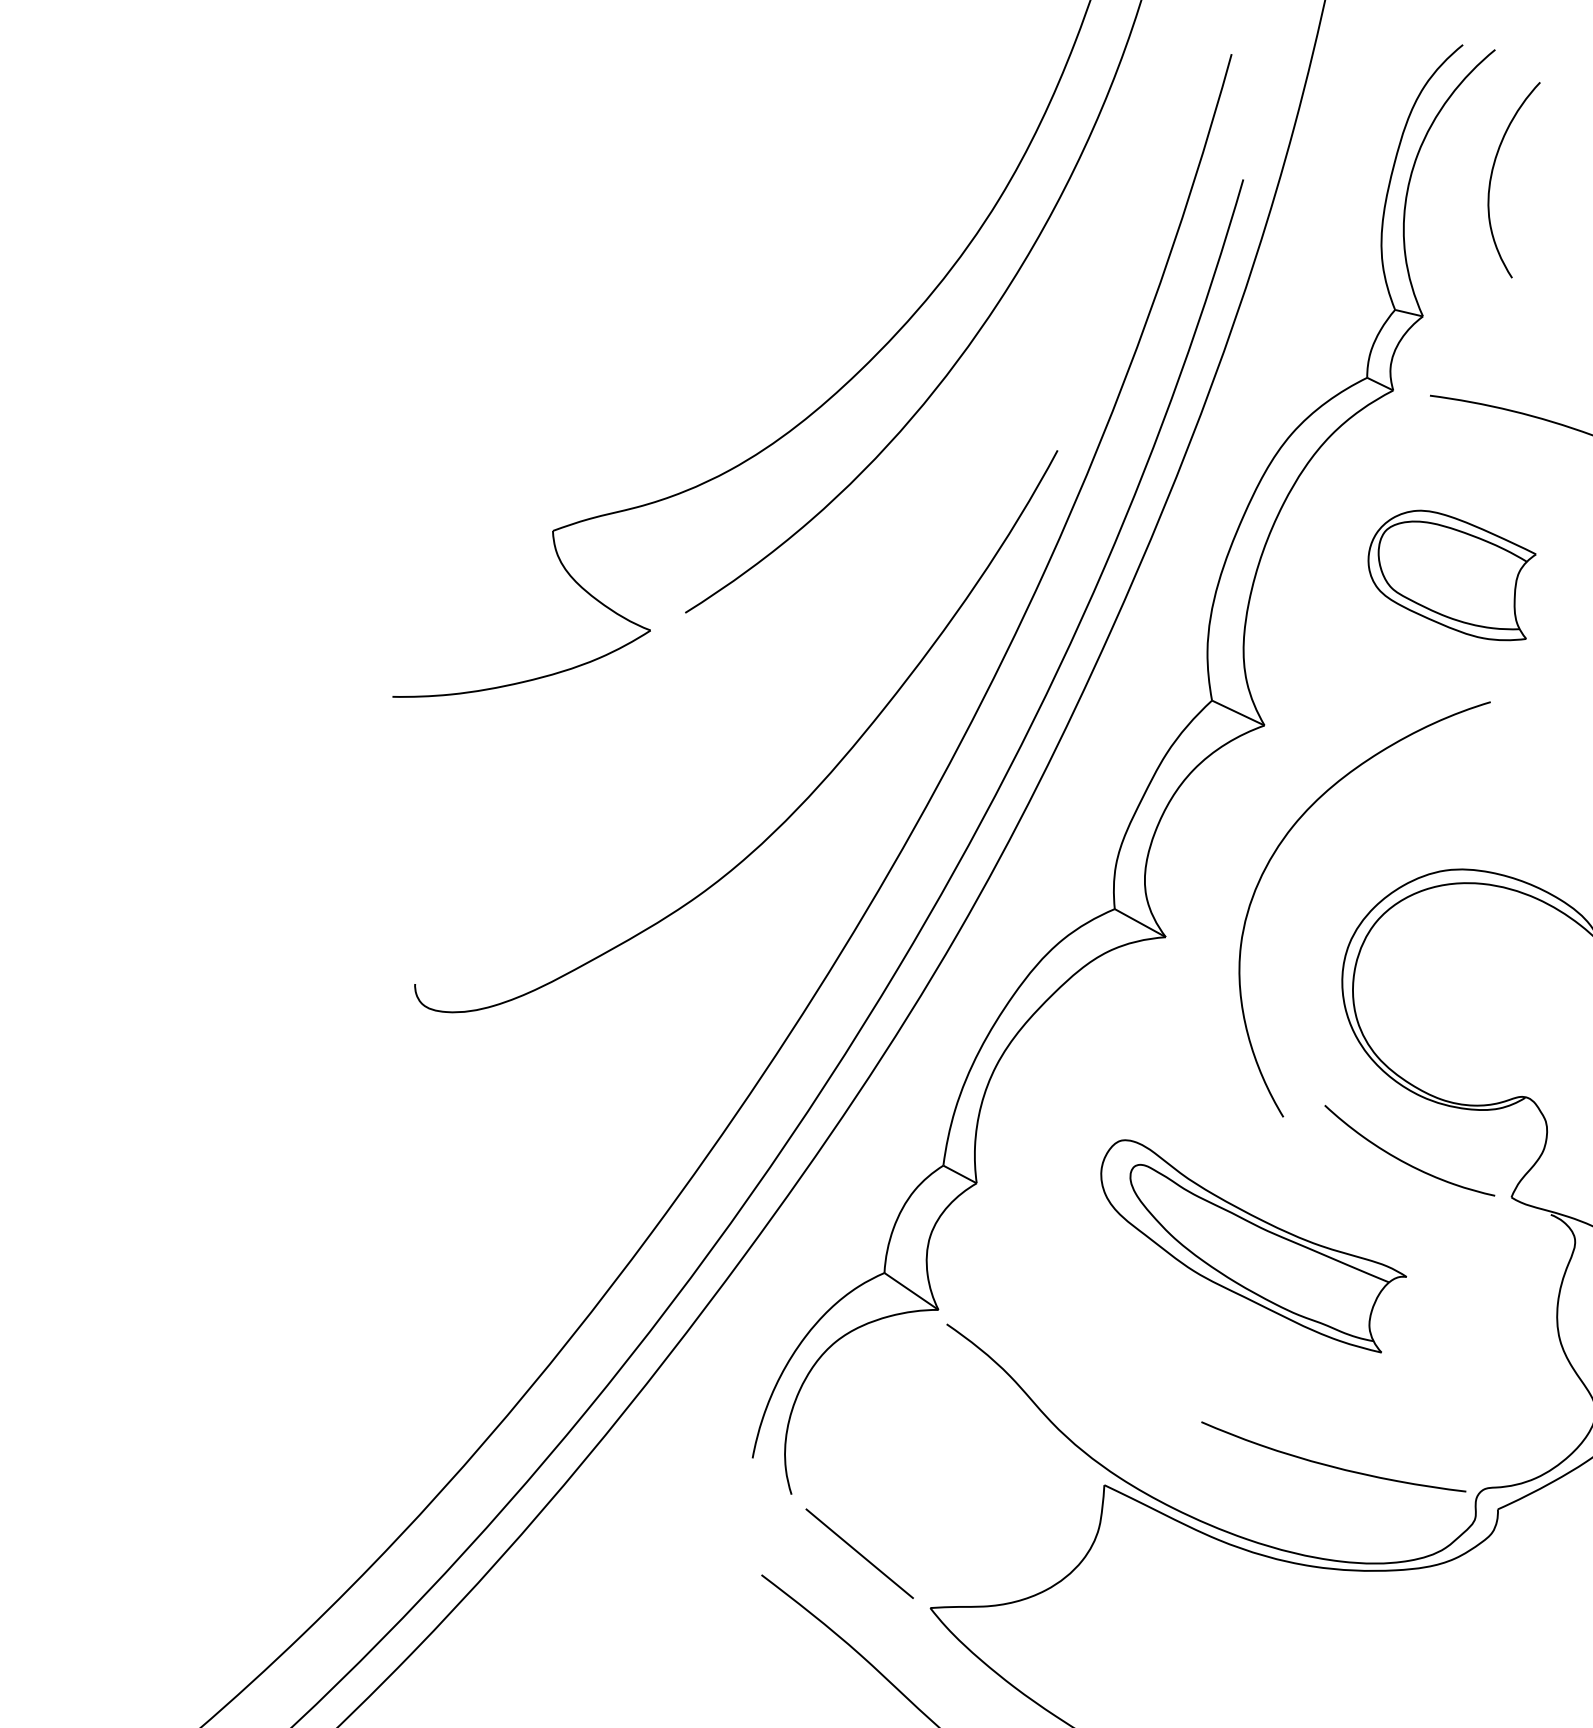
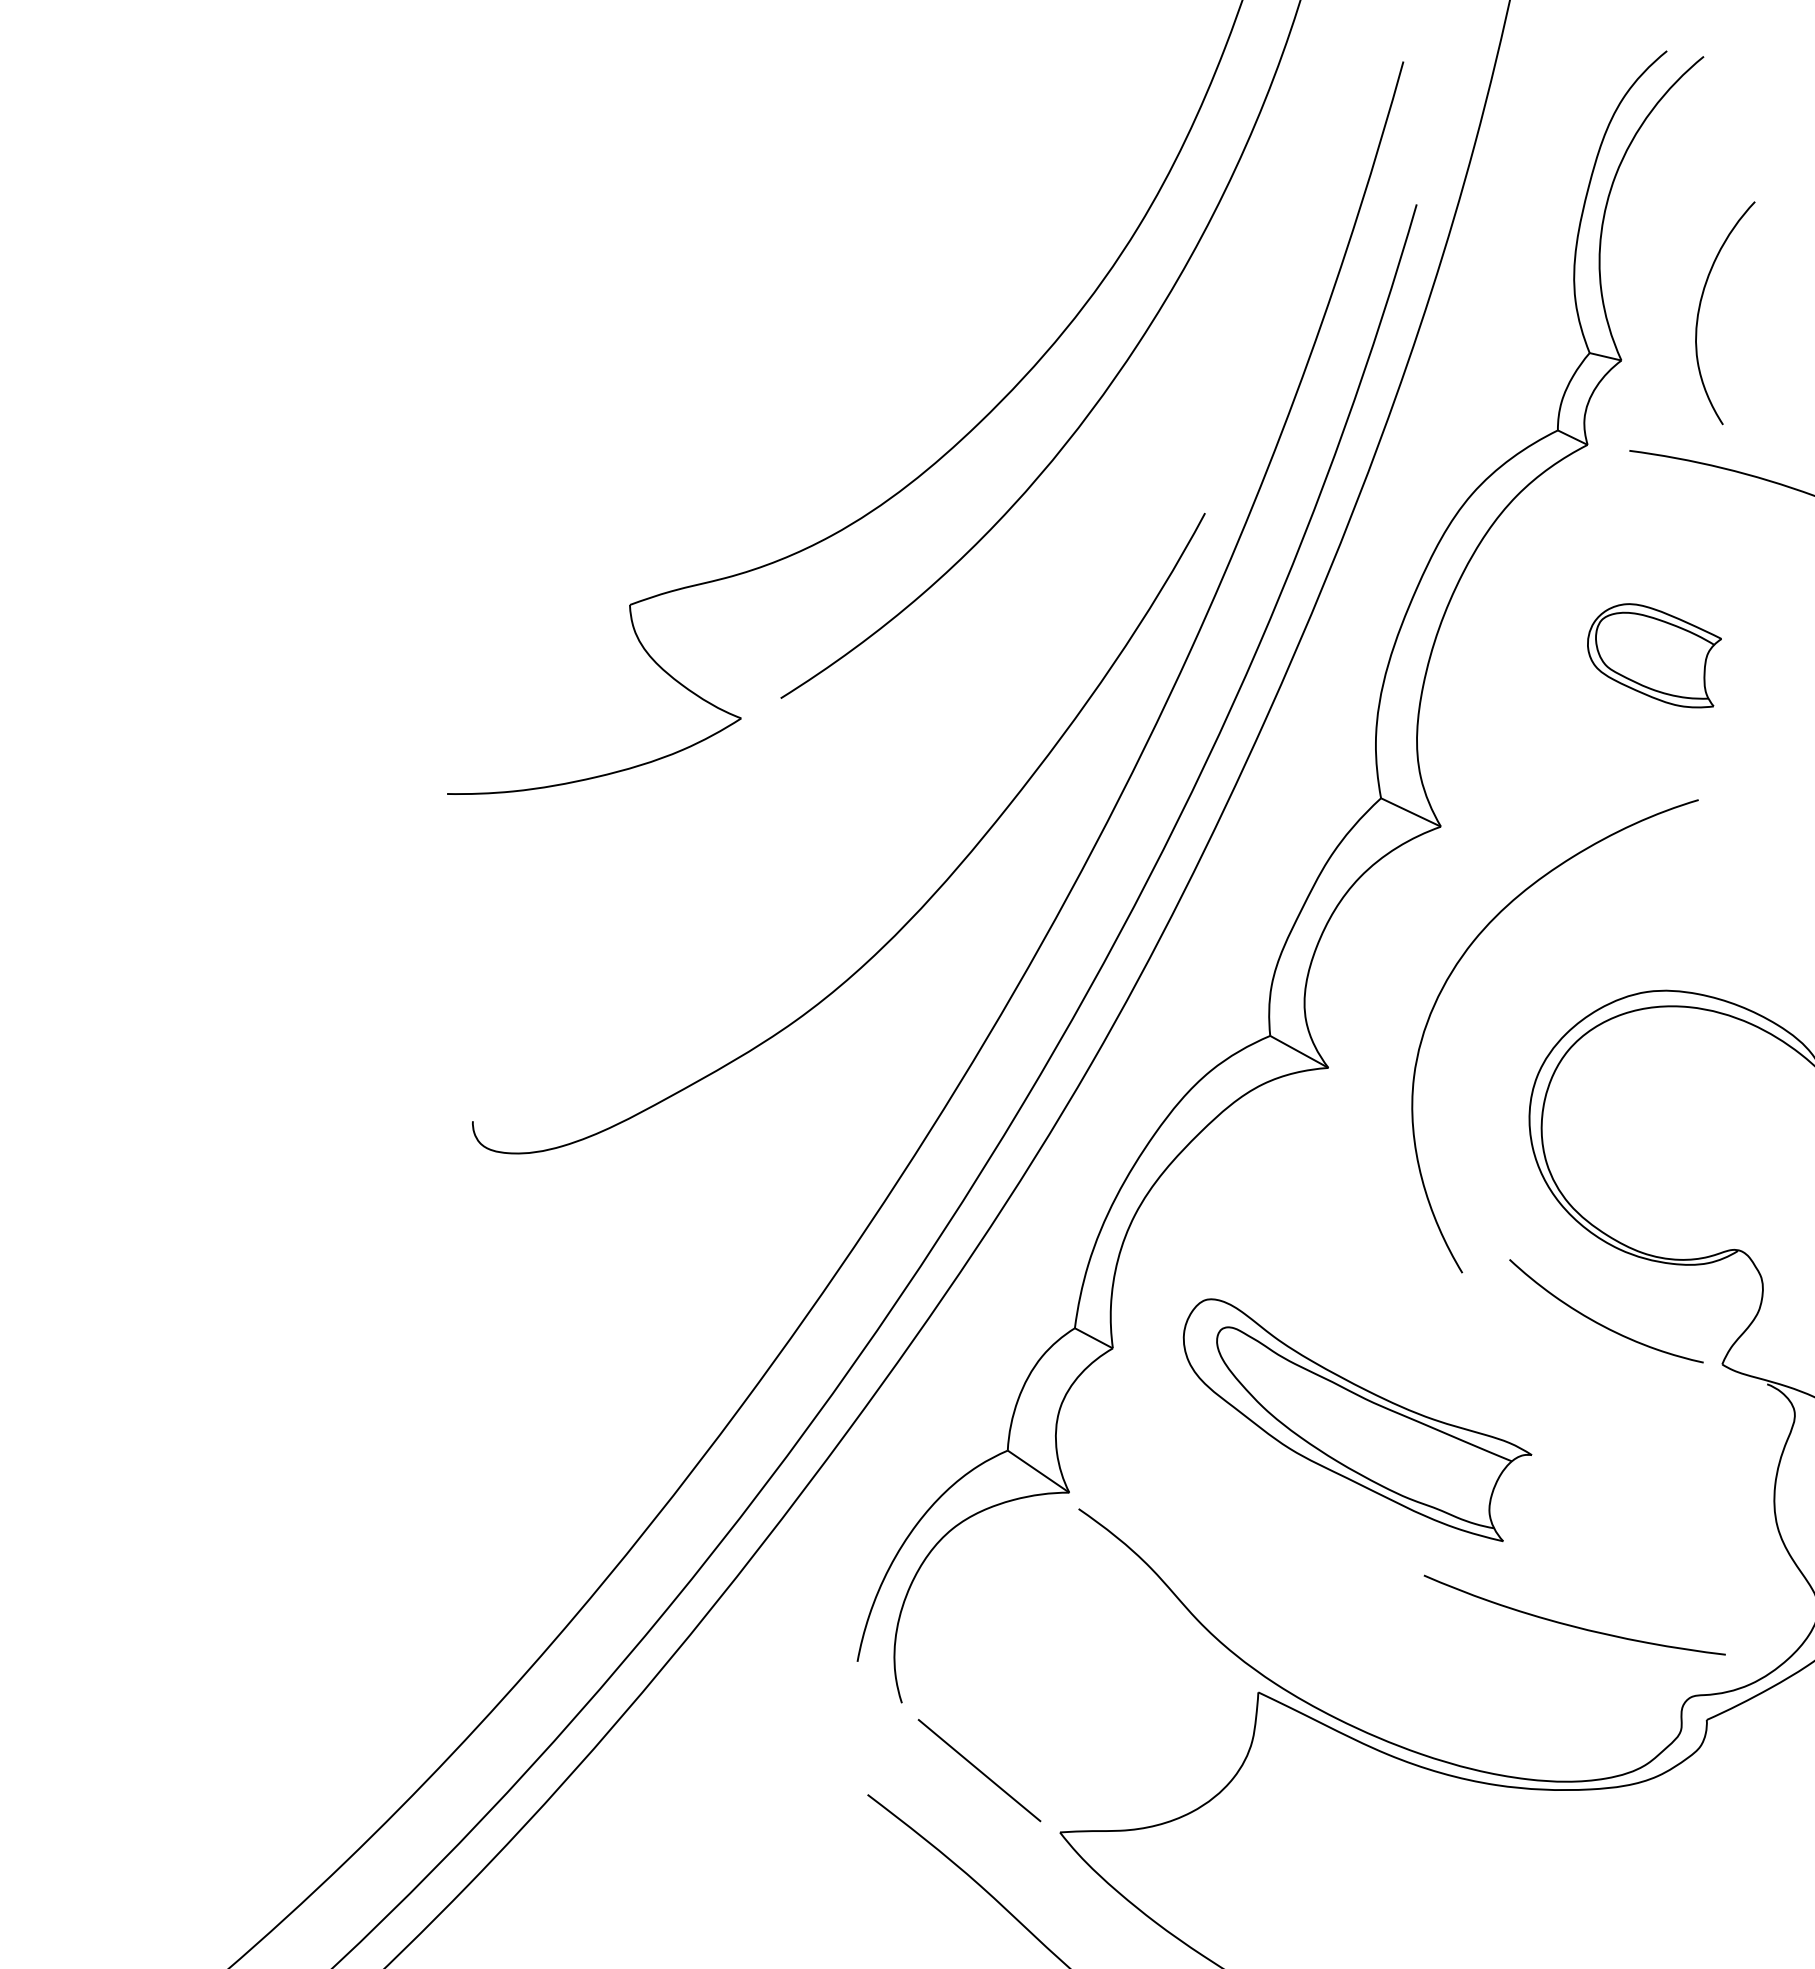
curve: (1492, 176) -> (1700, 308), moved
part: (1451, 575) -> (1654, 655), size x0.7
part: (1253, 1246) -> (1357, 1420), moved
curve: (1330, 1465) -> (1570, 1624), moved

